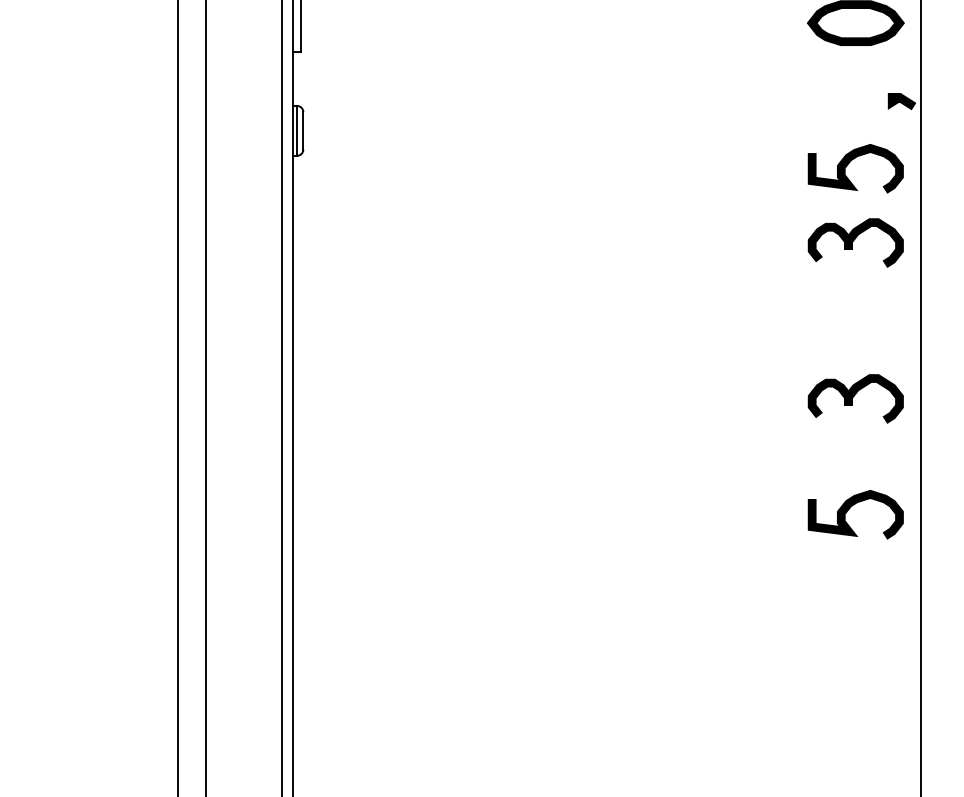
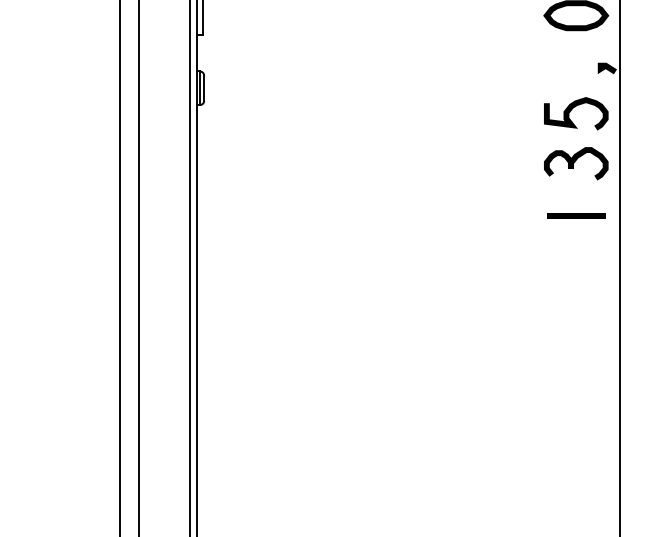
line: (856, 319) -> (576, 215), added
part: (856, 398) -> (576, 268), removed
curve: (850, 508) -> (572, 342), removed

